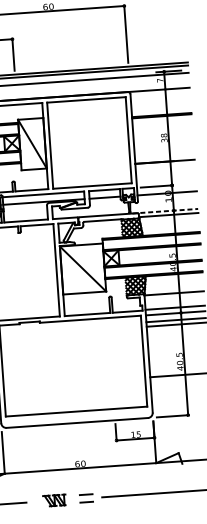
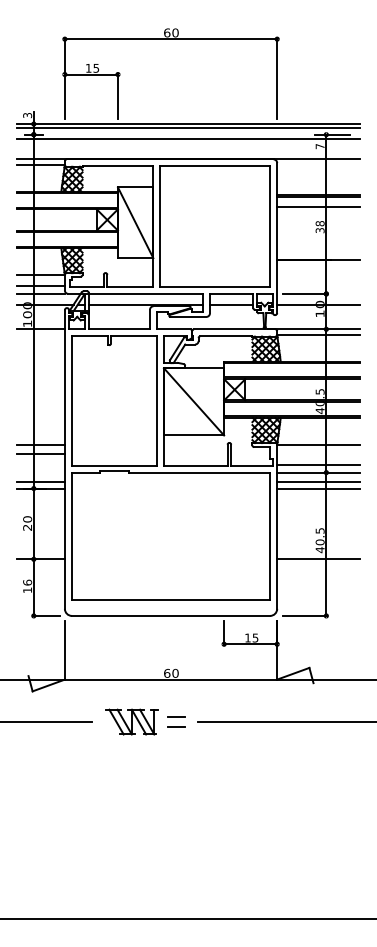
line: (162, 124) -> (318, 207), added
line: (165, 211) -> (314, 329), dashed -> solid
part: (54, 500) -> (131, 721), size x1.67

